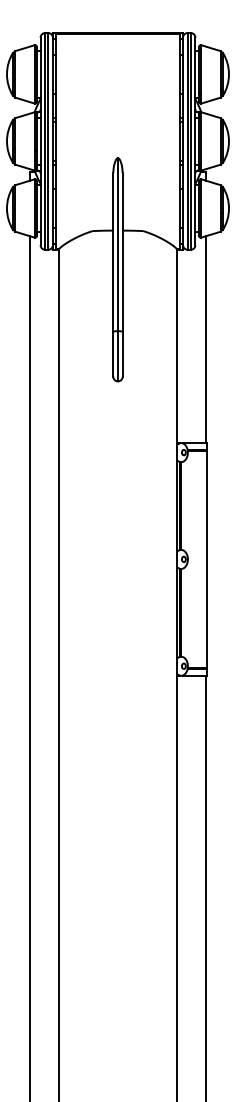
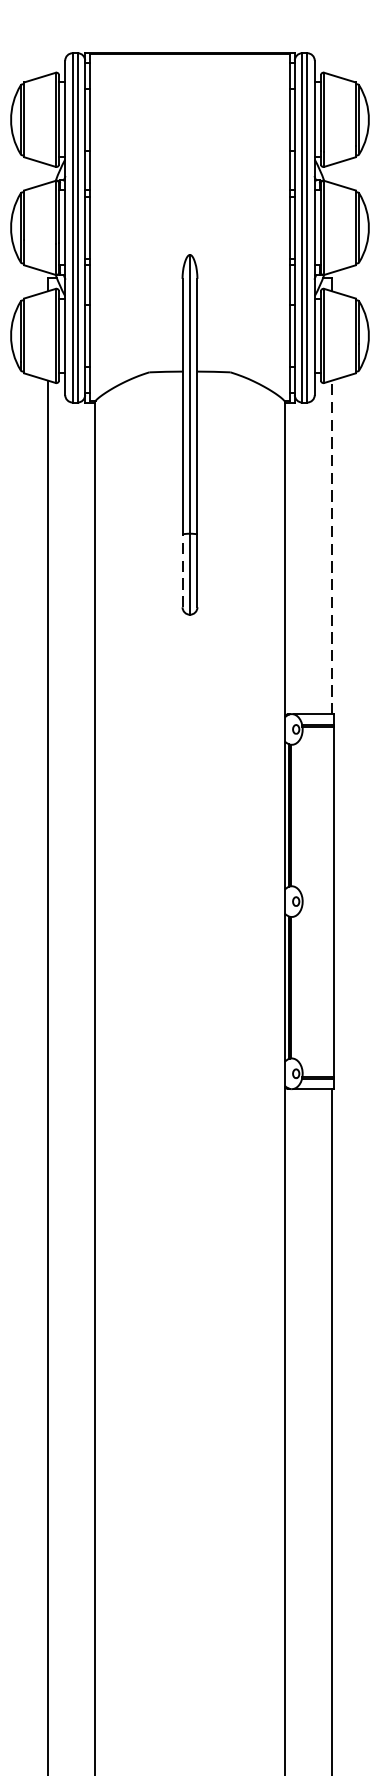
line: (206, 339) -> (332, 547), solid -> dashed
line: (113, 354) -> (182, 571), solid -> dashed

